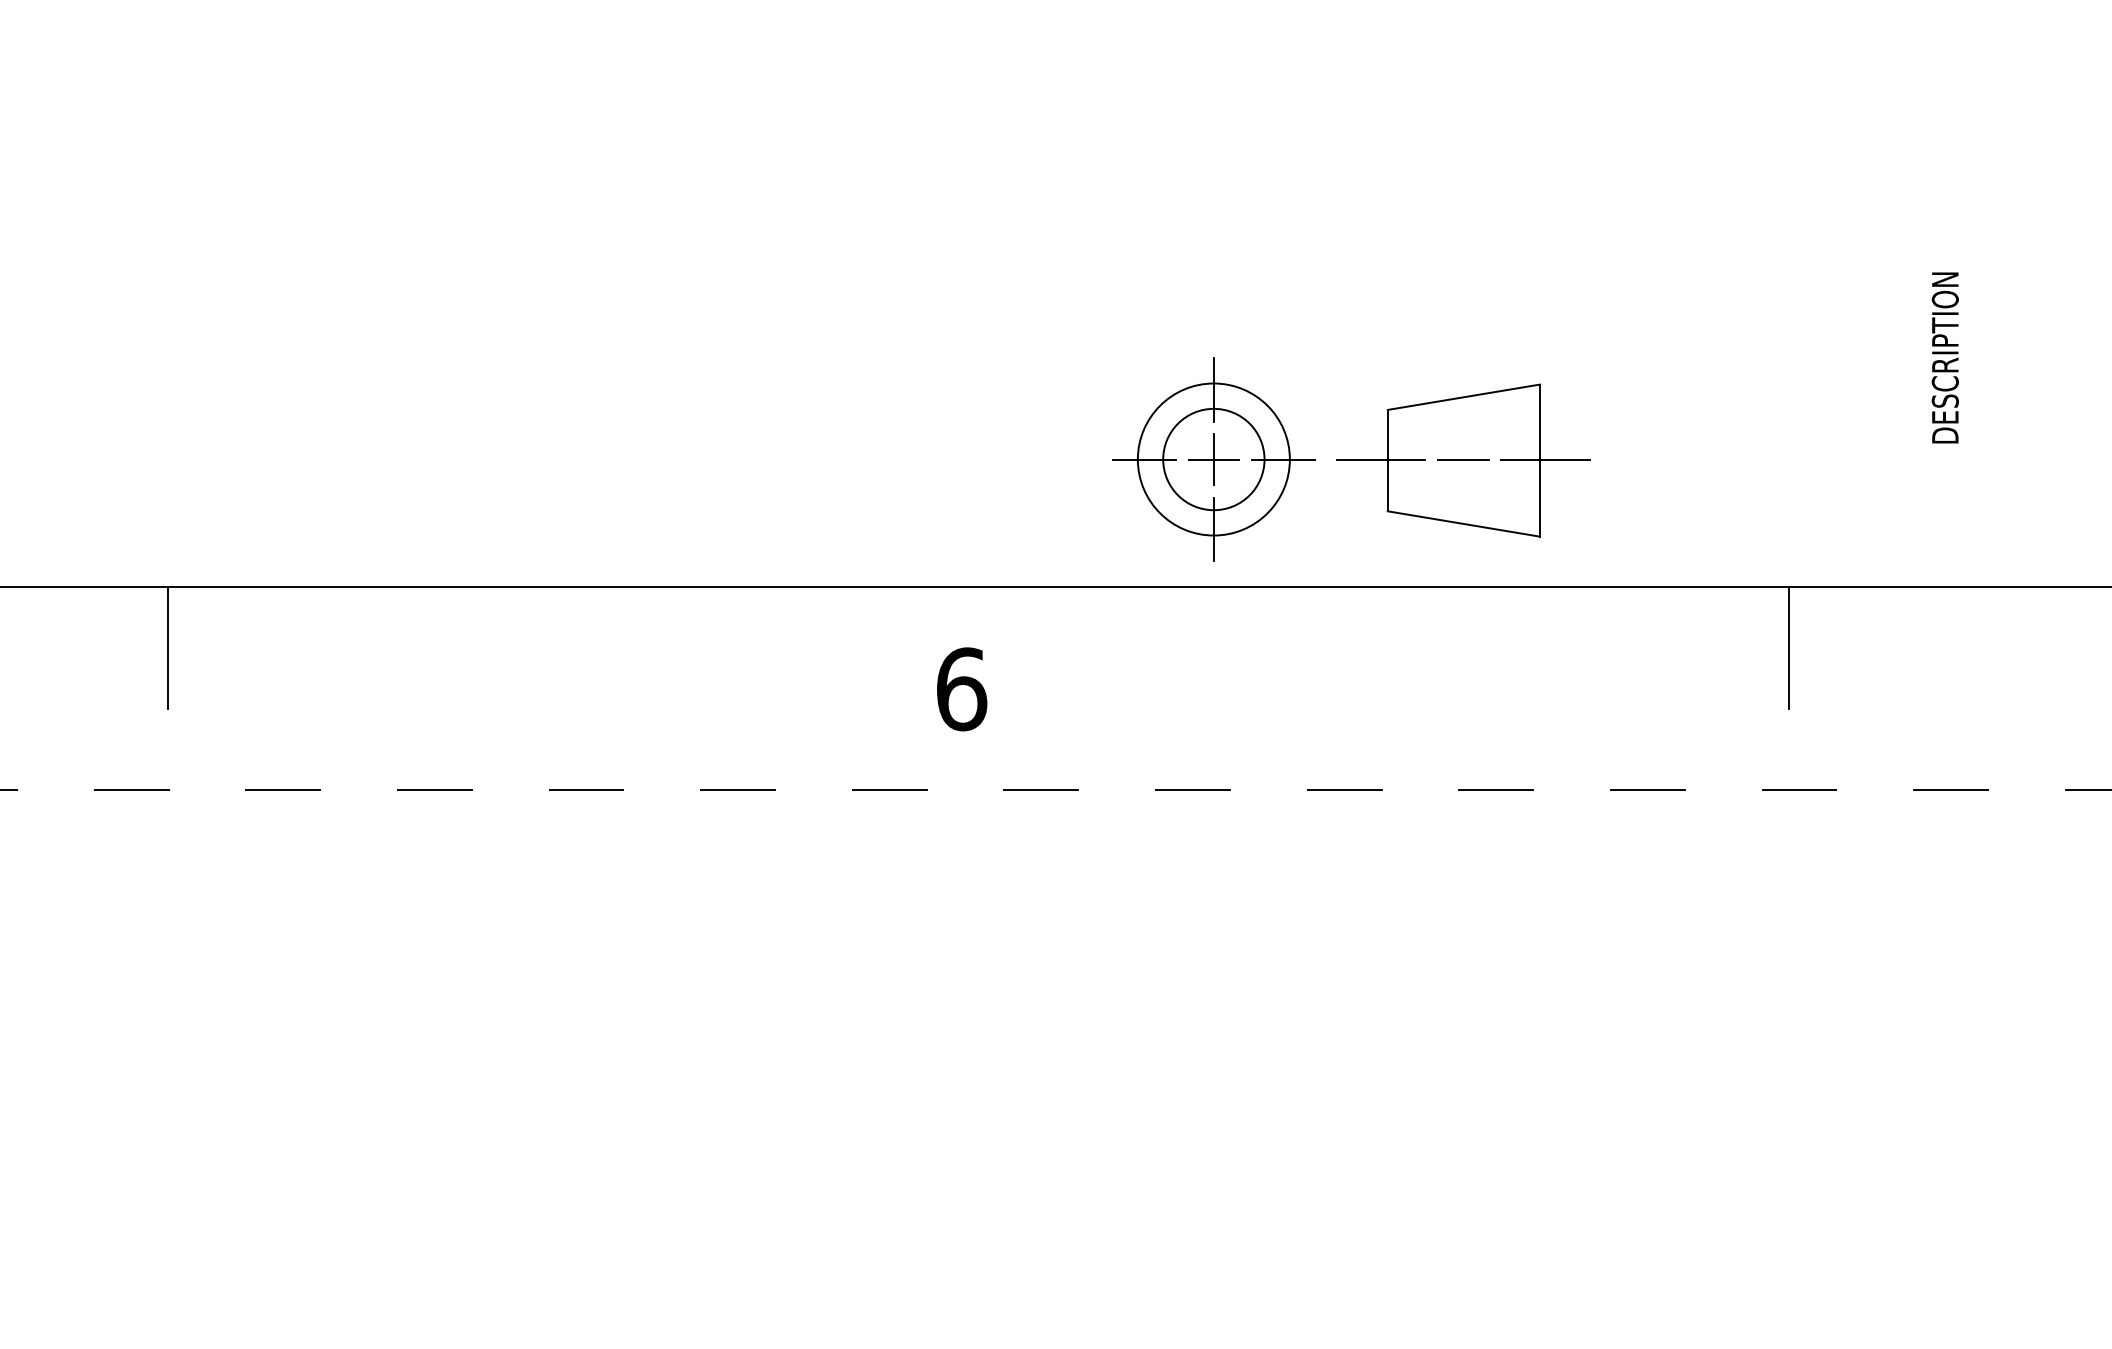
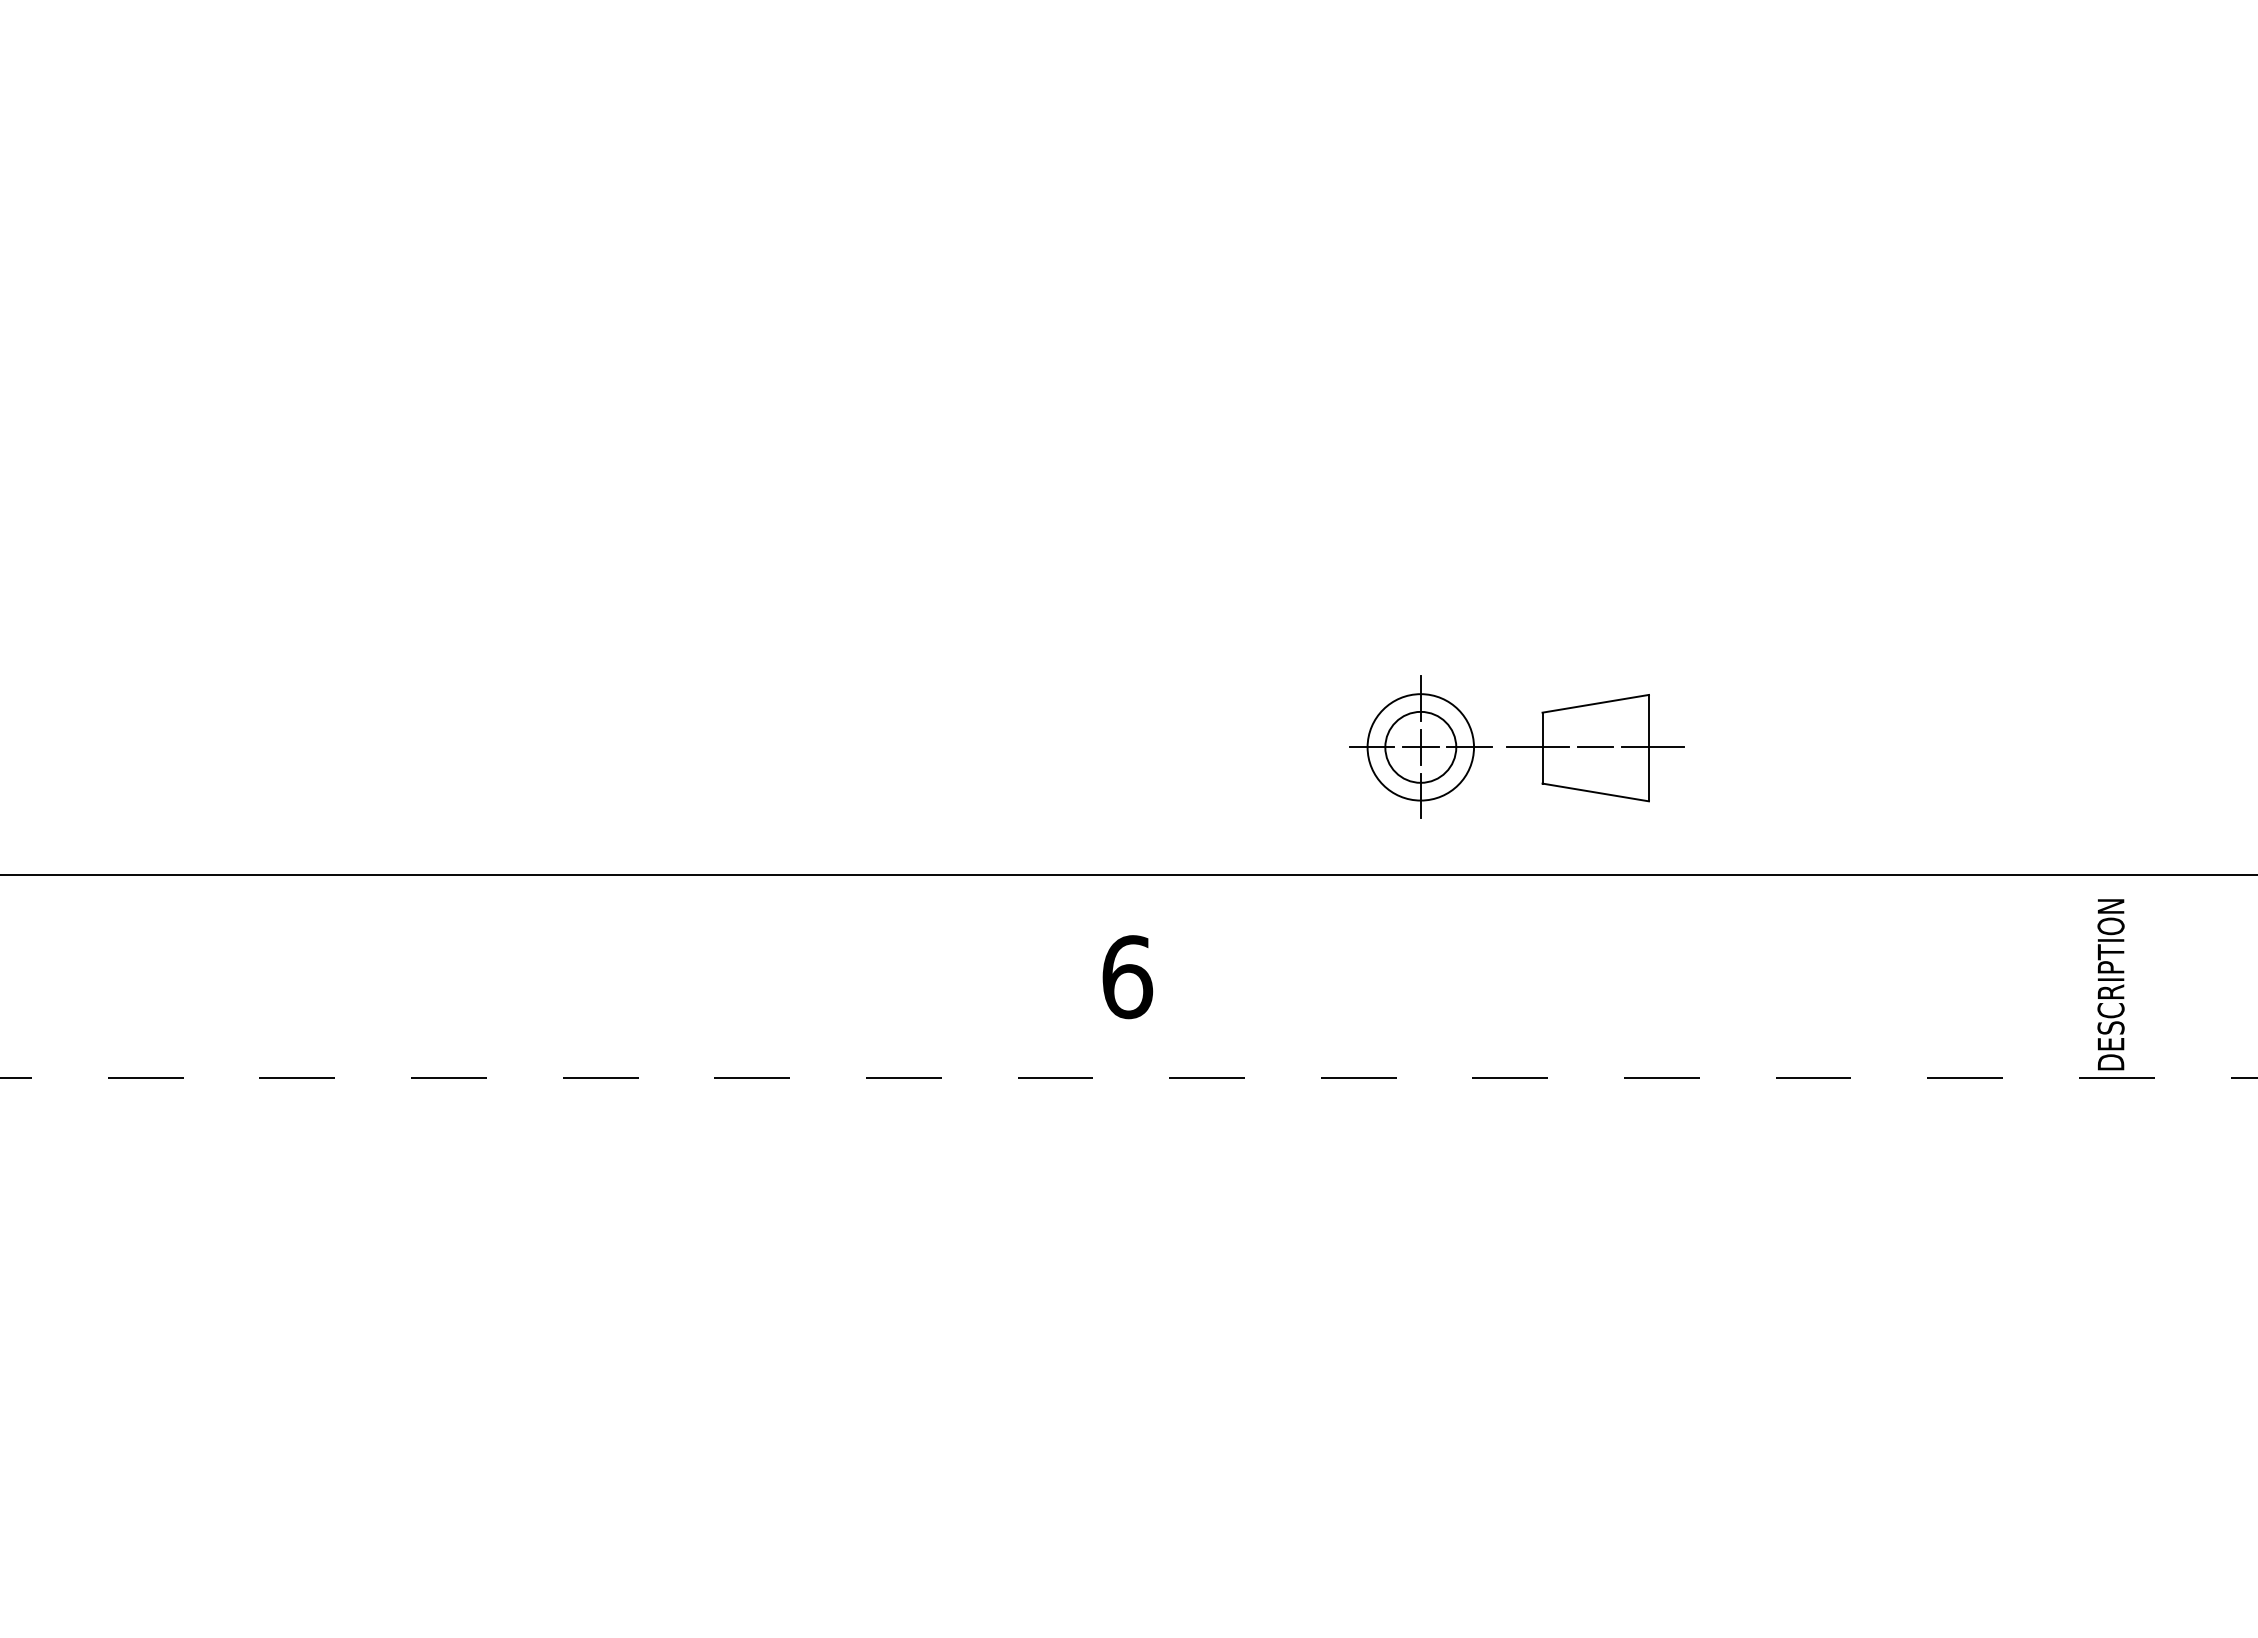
text: (1944, 357) -> (2110, 984), moved
part: (1350, 459) -> (1516, 747), size x0.7
line: (167, 647) -> (333, 935), removed
line: (1788, 647) -> (1954, 935), removed

